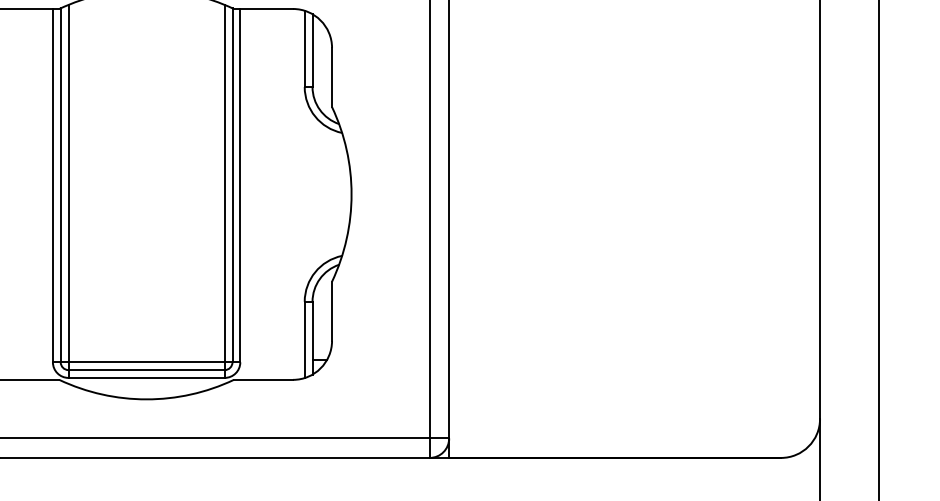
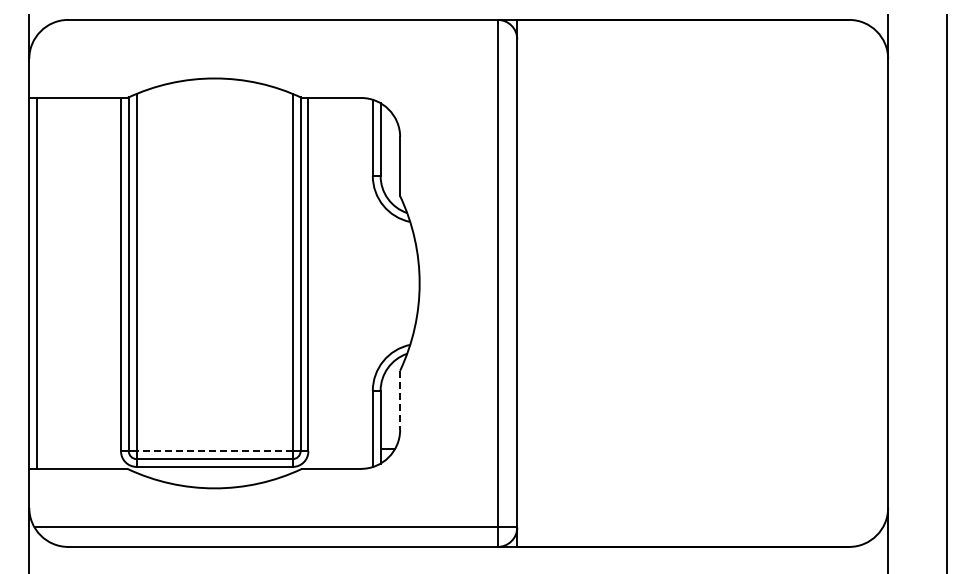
line: (332, 311) -> (400, 400), solid -> dashed
line: (146, 362) -> (214, 451), solid -> dashed

